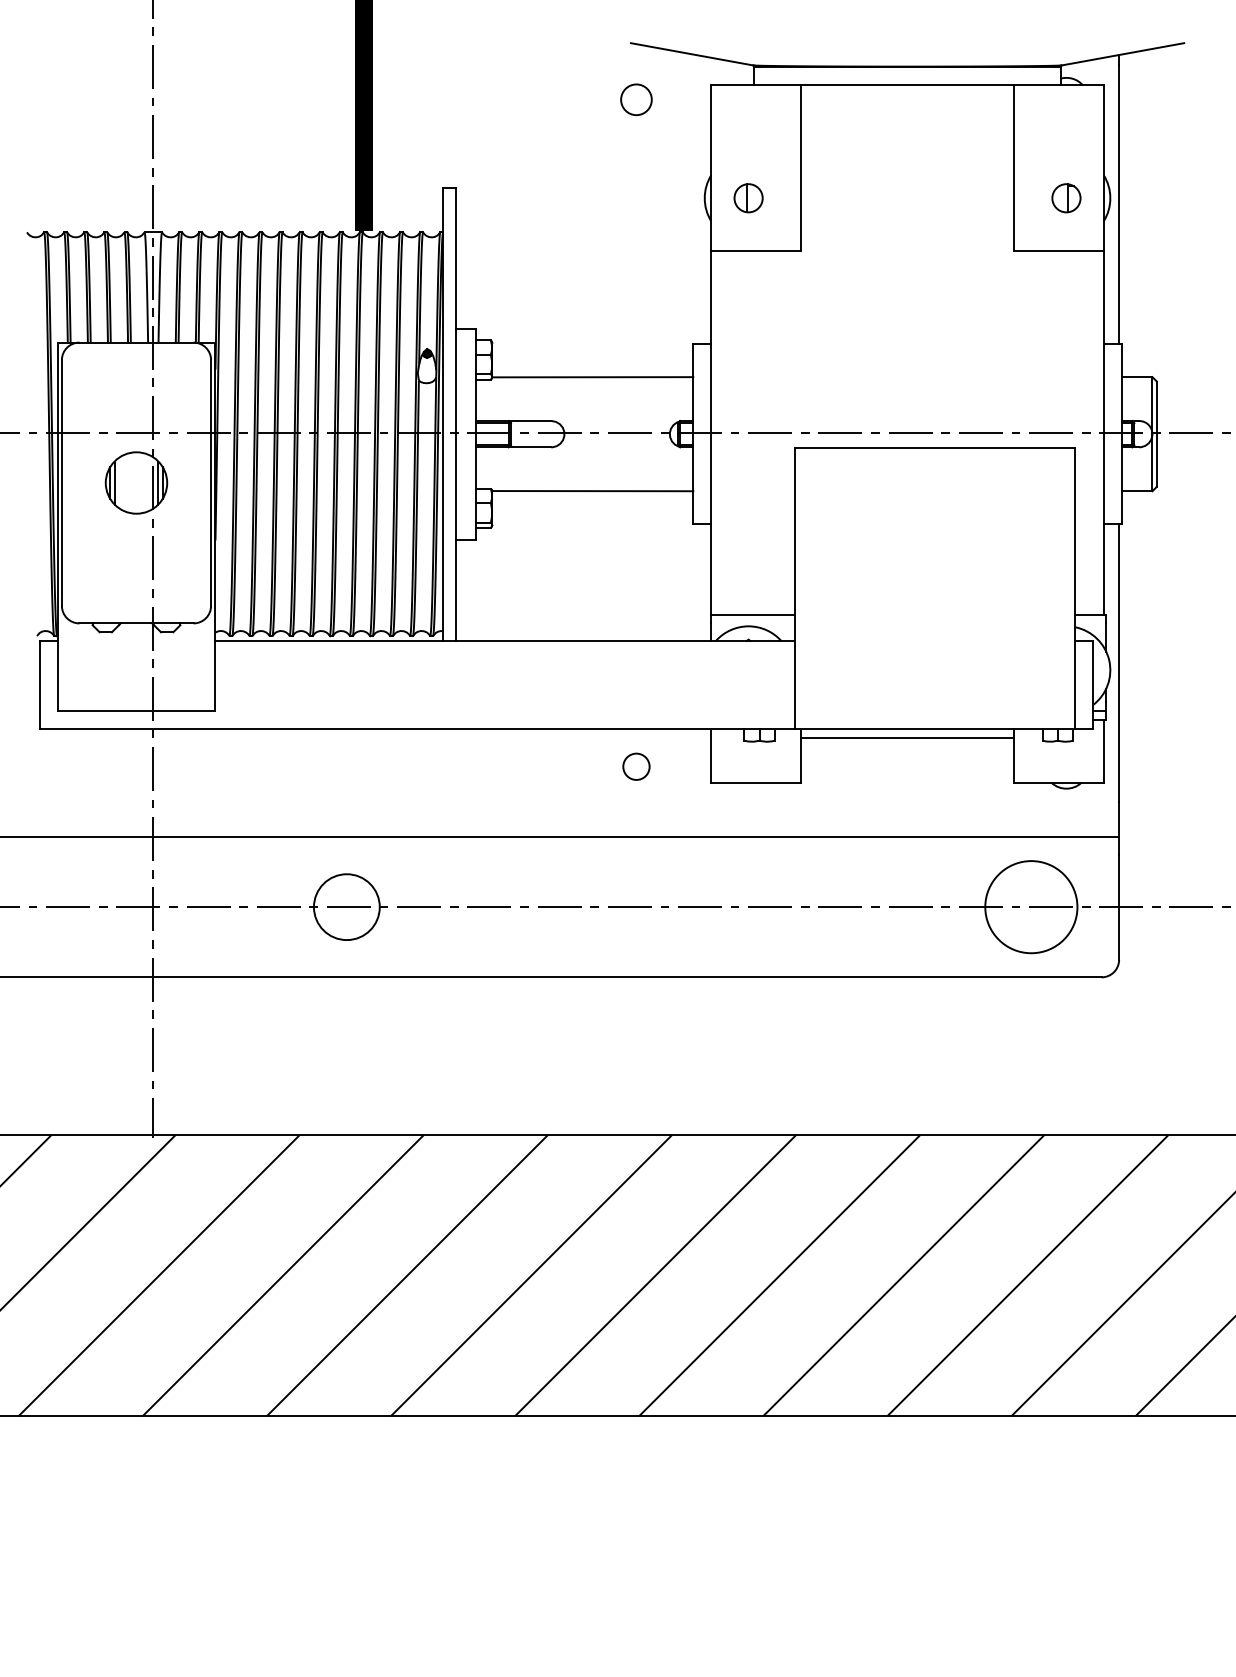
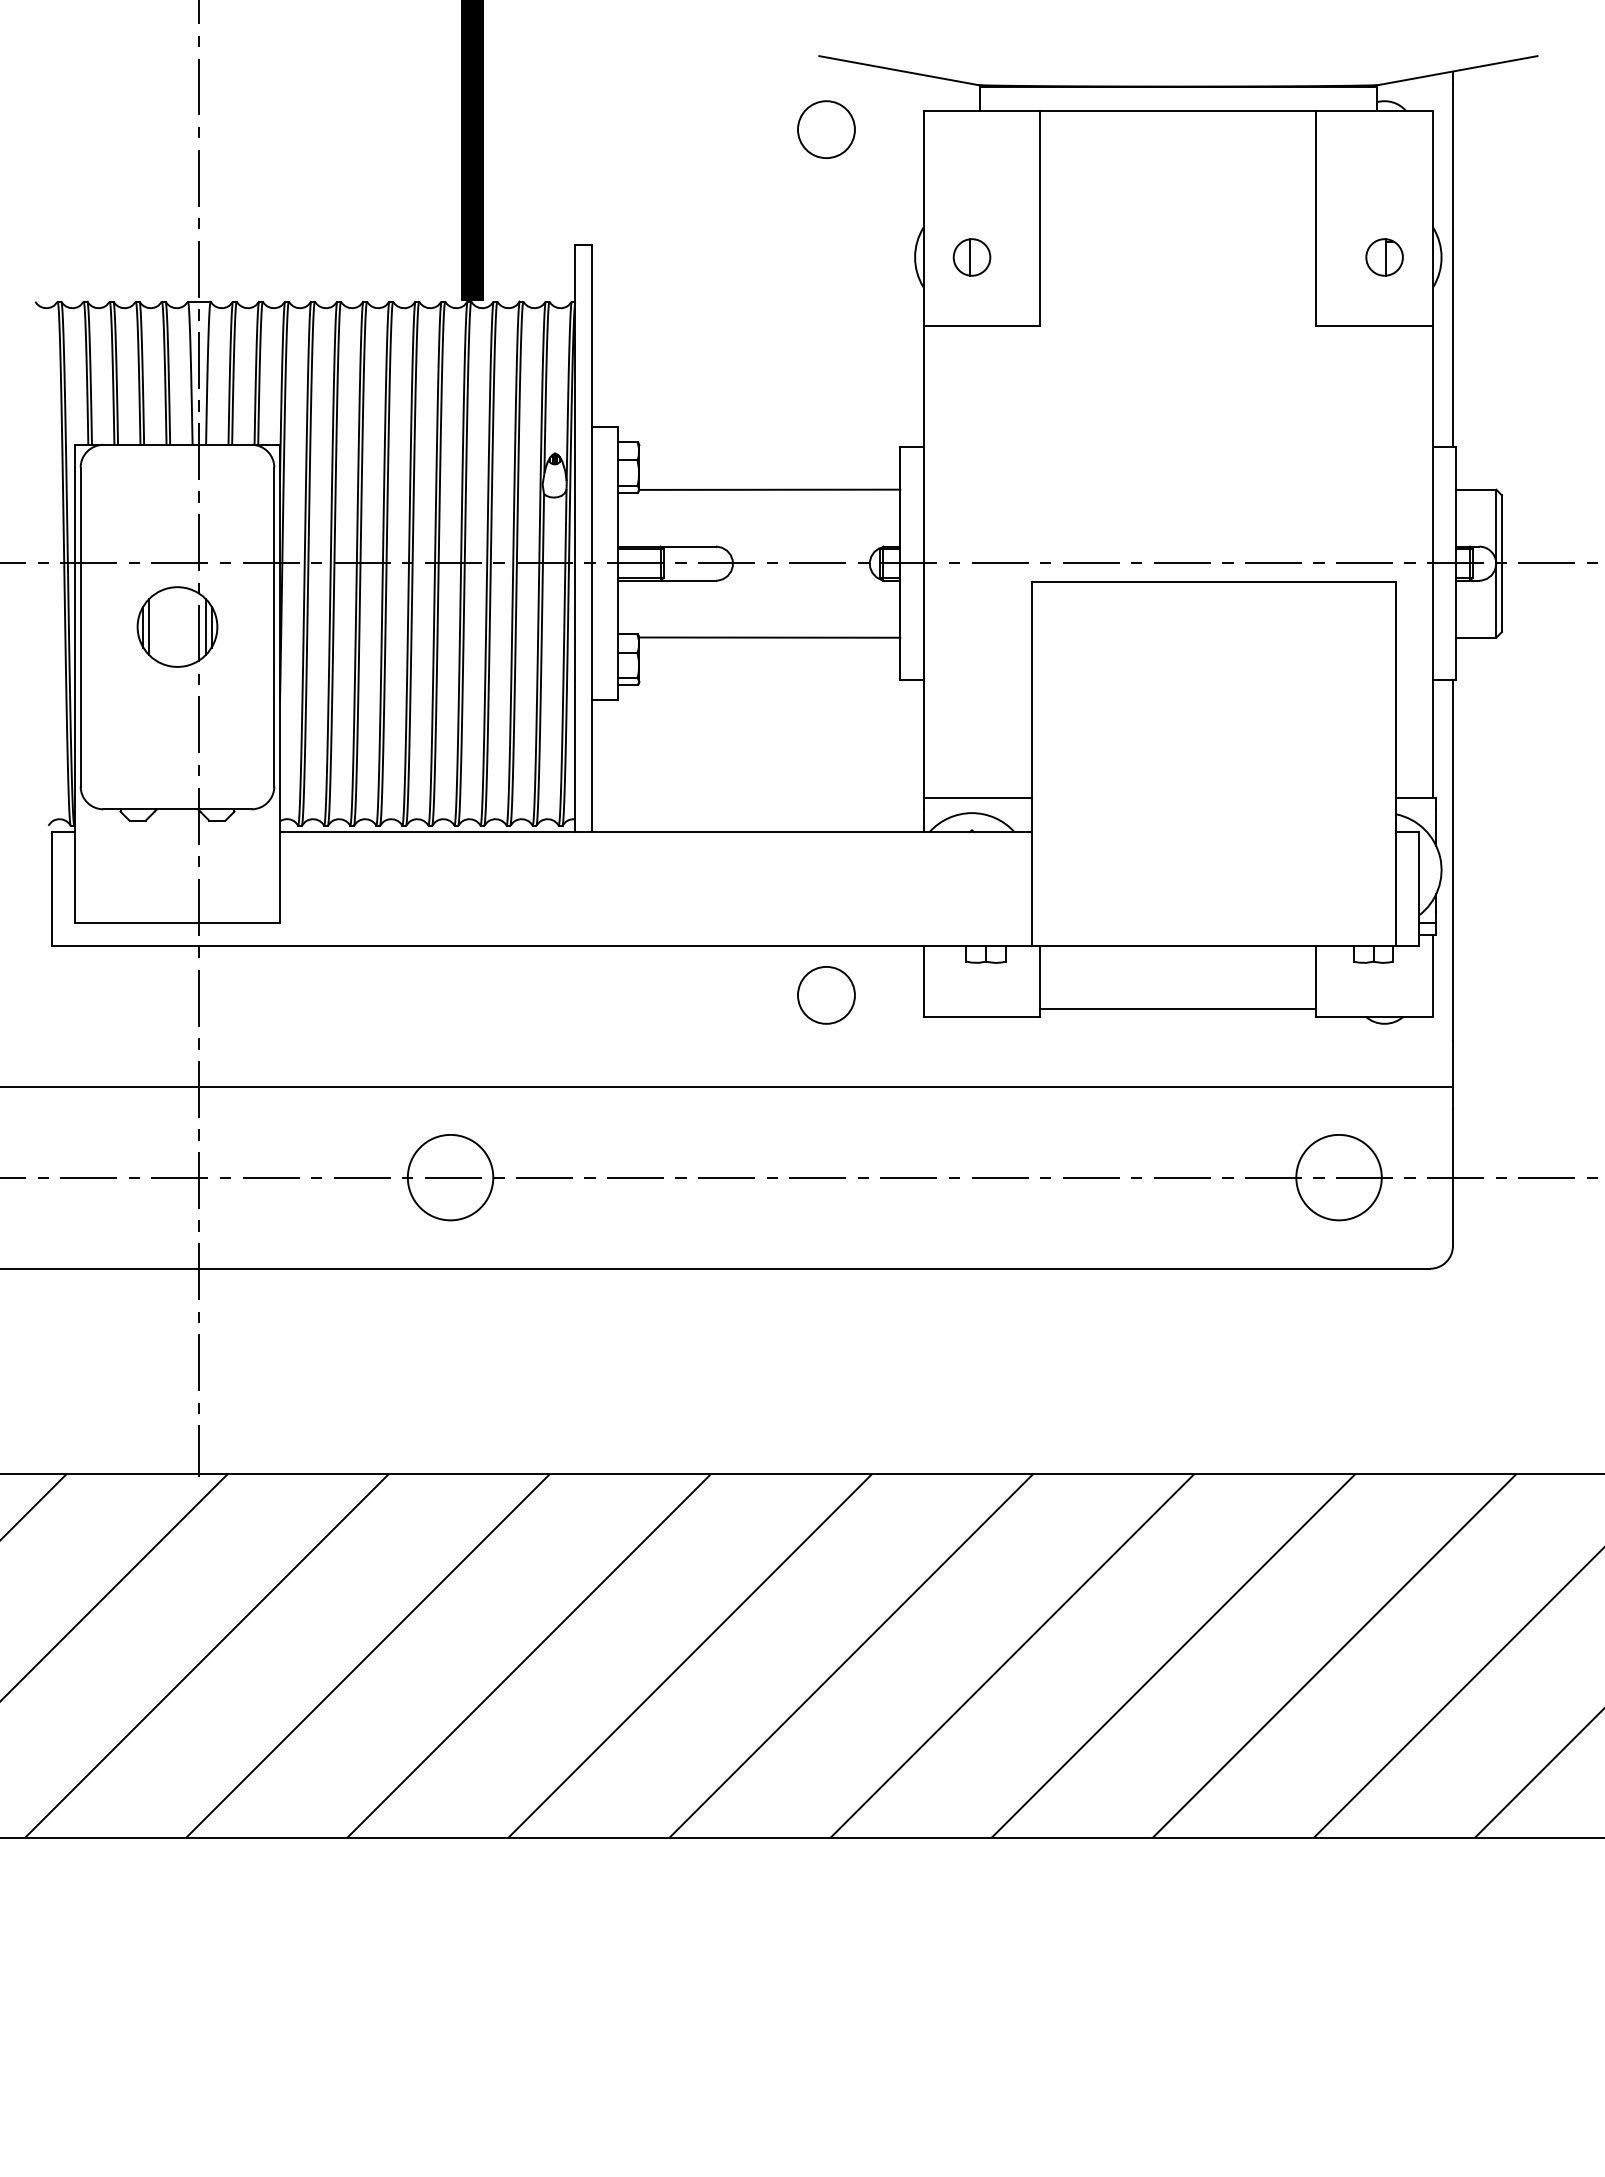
circle: (636, 99) -> (826, 129), size x1.43
line: (907, 738) -> (1178, 1009), moved
circle: (636, 766) -> (826, 995), size x1.67
circle: (1030, 907) -> (1338, 1177), size x0.71

